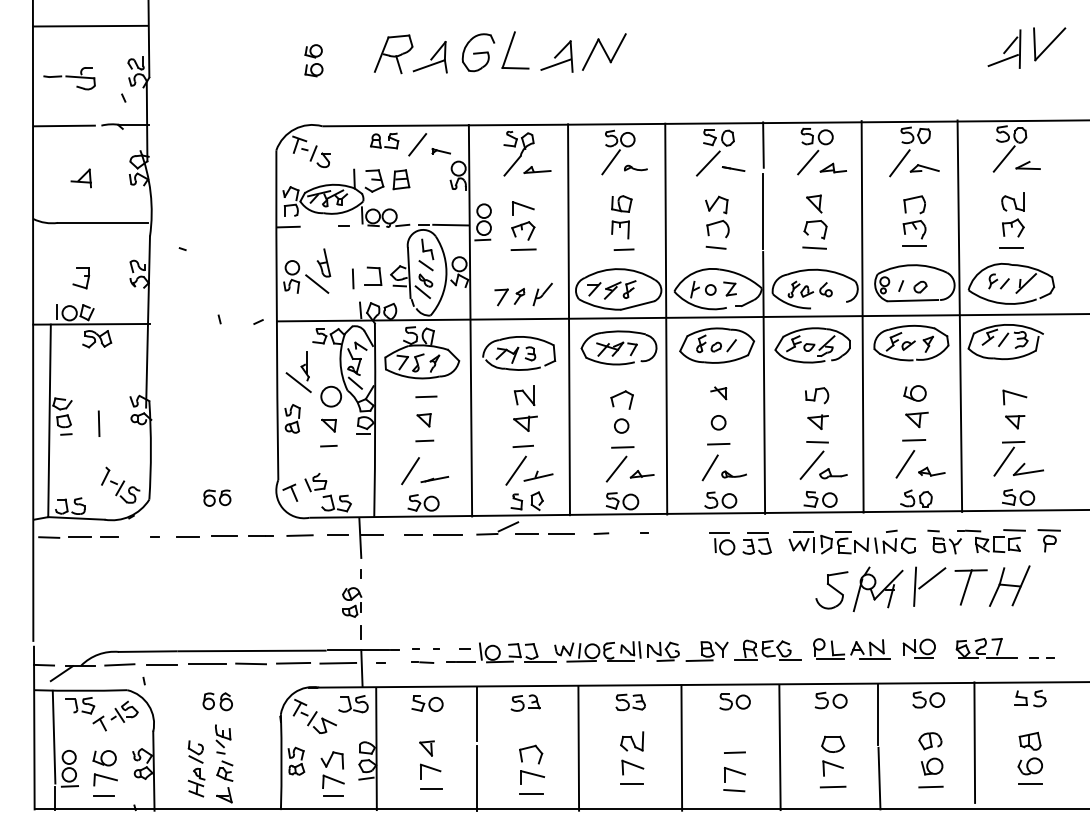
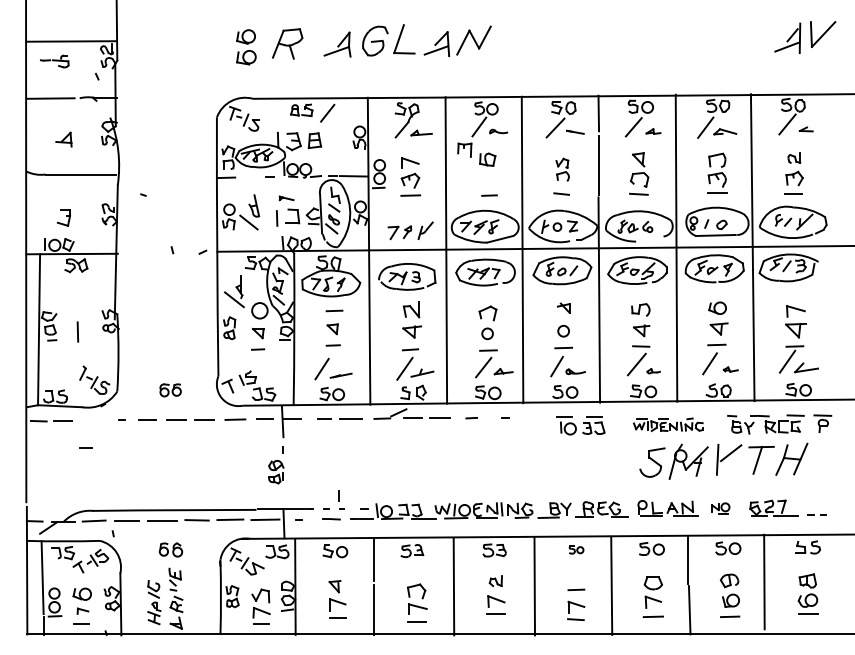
line: (90, 25) -> (71, 40), moved
part: (393, 54) -> (287, 44), moved
part: (313, 60) -> (246, 47), size x1.4
part: (69, 78) -> (54, 61), size x0.7
part: (440, 151) -> (285, 198), moved
part: (1027, 164) -> (805, 128), size x0.7
part: (832, 167) -> (652, 131), size x0.7
part: (1012, 201) -> (794, 157), size x0.7
part: (717, 216) -> (562, 169), size x0.7
part: (620, 229) -> (464, 149), moved
part: (1015, 422) -> (796, 331), size x1.4
part: (931, 471) -> (730, 369), size x0.7
part: (833, 473) -> (653, 371), size x0.6
line: (109, 536) -> (86, 447), moved
part: (851, 541) -> (667, 424), size x0.7
line: (360, 632) -> (338, 495), moved
part: (918, 648) -> (720, 508), size x0.7
part: (734, 701) -> (576, 549), size x0.6
part: (632, 741) -> (496, 581), size x0.7
part: (105, 779) -> (82, 610), size x0.6

